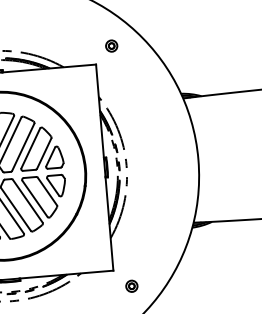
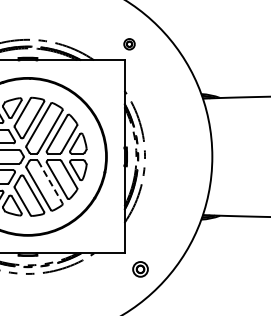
part: (111, 46) -> (129, 44), moved
line: (28, 201) -> (50, 182), solid -> dashed
part: (131, 286) -> (140, 269), size x1.4

